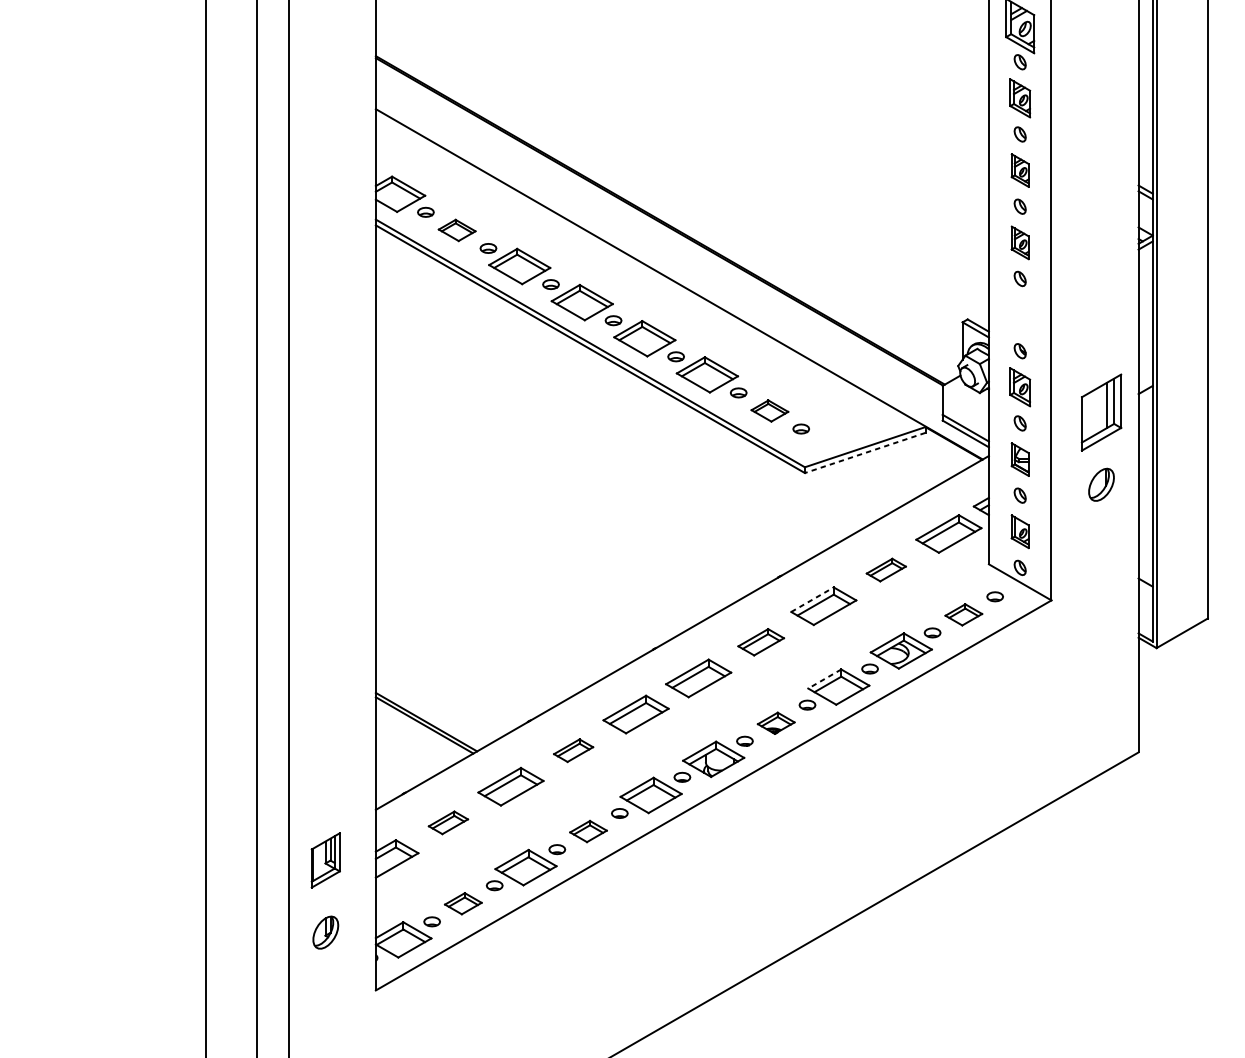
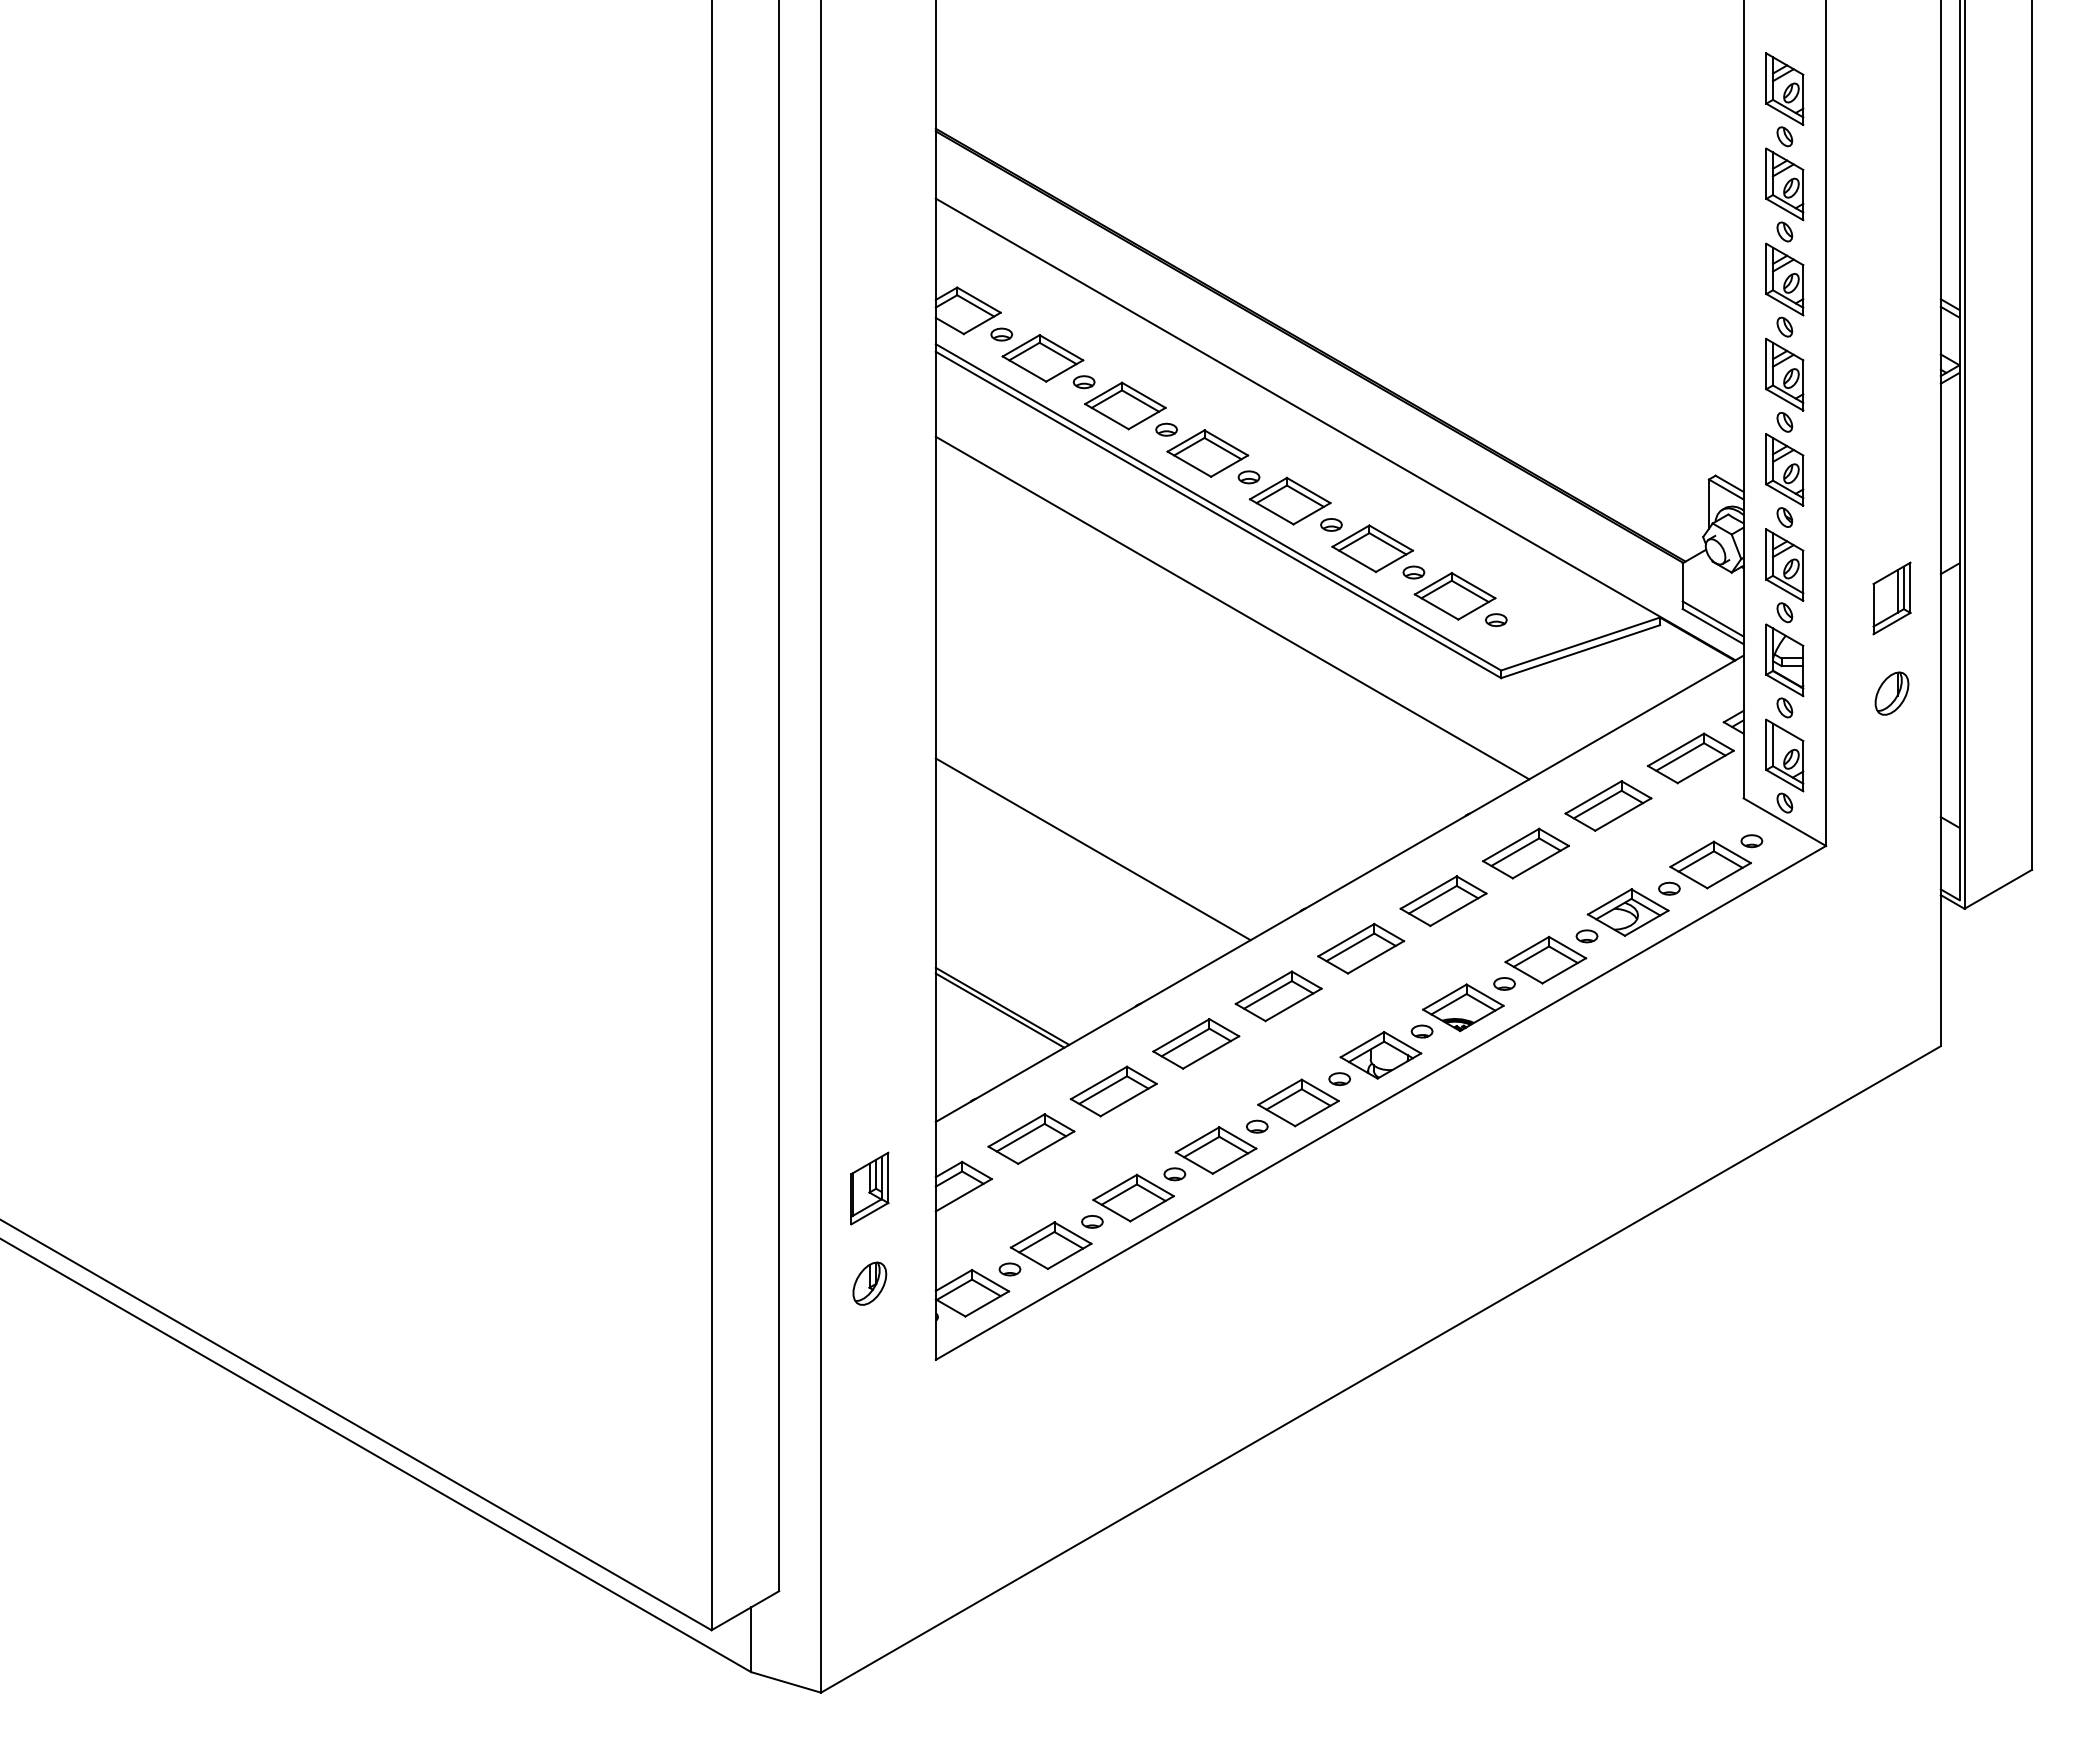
part: (1019, 98) -> (1784, 184), size x1.43
part: (1019, 170) -> (1784, 279), size x1.67
part: (456, 230) -> (1042, 358), size x1.67
part: (1019, 242) -> (1784, 374), size x1.67
part: (1019, 314) -> (1784, 469), added
part: (1019, 386) -> (1784, 564), size x1.43
part: (769, 411) -> (1454, 596), size x1.67
part: (1101, 412) -> (1891, 598), size x0.71
line: (601, 419) -> (1232, 607), added
line: (865, 452) -> (1580, 651), dashed -> solid
part: (1019, 459) -> (1784, 660), size x1.67
part: (1019, 531) -> (1784, 755), size x1.67
part: (886, 569) -> (1608, 805), size x1.67
line: (812, 599) -> (1511, 844), dashed -> solid
line: (494, 603) -> (1092, 849), added
part: (963, 614) -> (1710, 864), size x1.67
part: (761, 641) -> (1443, 900), size x1.43
line: (824, 679) -> (1526, 949), dashed -> solid
part: (776, 723) -> (1463, 1007), size x1.67
part: (573, 750) -> (1196, 1043), size x1.67
part: (448, 822) -> (1031, 1138), size x1.67
part: (588, 831) -> (1215, 1150), size x1.67
part: (462, 903) -> (1050, 1245), size x1.67

